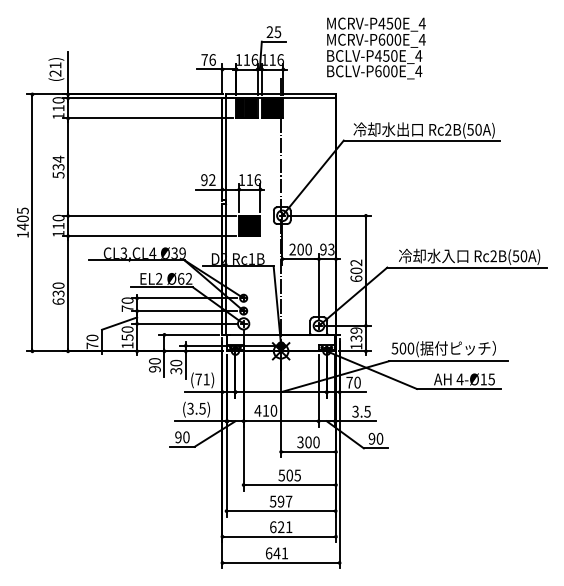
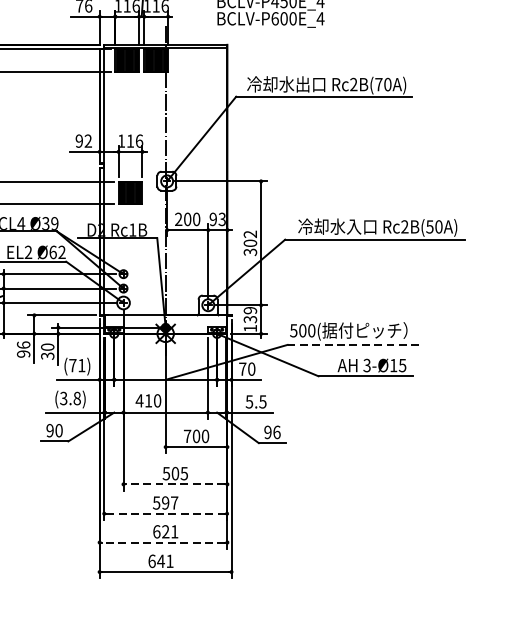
text: (470, 129) -> (378, 84), Rc2B(50A) -> Rc2B(70A)
text: (356, 278) -> (250, 251), 602 -> 302
text: (154, 361) -> (23, 345), 90 -> 96
line: (449, 361) -> (355, 345), solid -> dashed
text: (459, 379) -> (366, 365), 4-Ø15 -> 3-Ø15
text: (202, 408) -> (77, 398), (3.5) -> (3.8)
text: (355, 410) -> (249, 400), 3.5 -> 5.5
text: (379, 438) -> (276, 431), 90 -> 96
text: (300, 442) -> (187, 436), 300 -> 700
line: (289, 485) -> (175, 484), solid -> dashed
line: (281, 511) -> (166, 514), solid -> dashed
line: (279, 536) -> (163, 542), solid -> dashed

